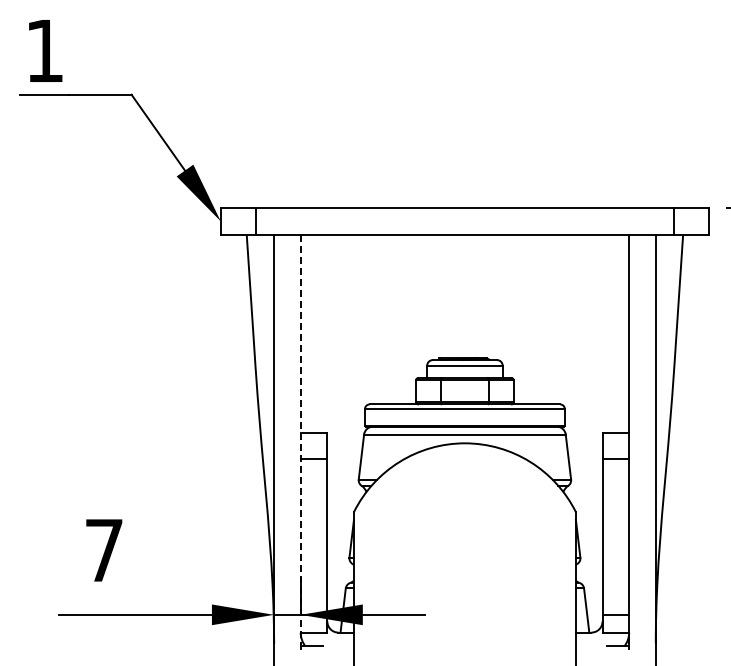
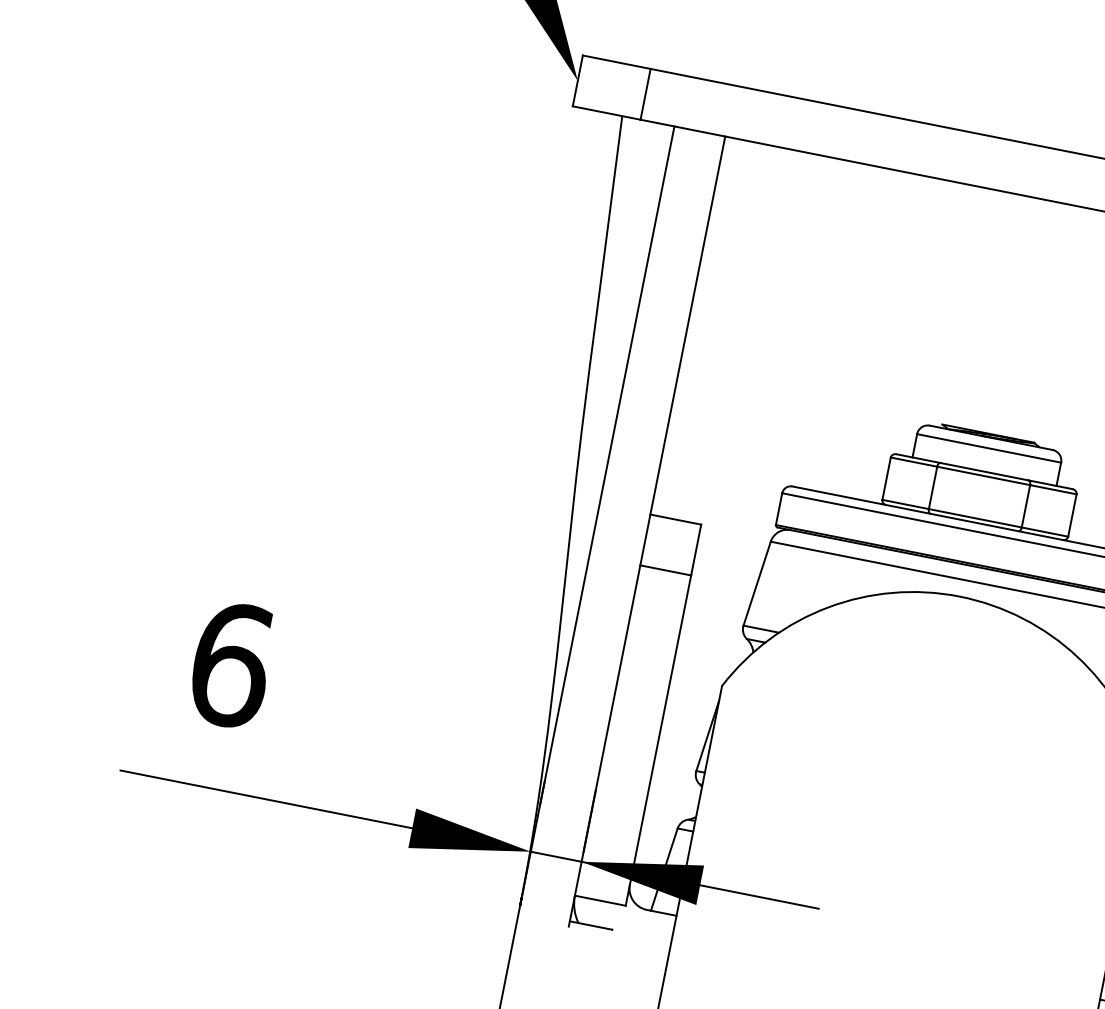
line: (300, 439) -> (647, 527), dashed -> solid
text: (104, 550) -> (231, 664), 7 -> 6

